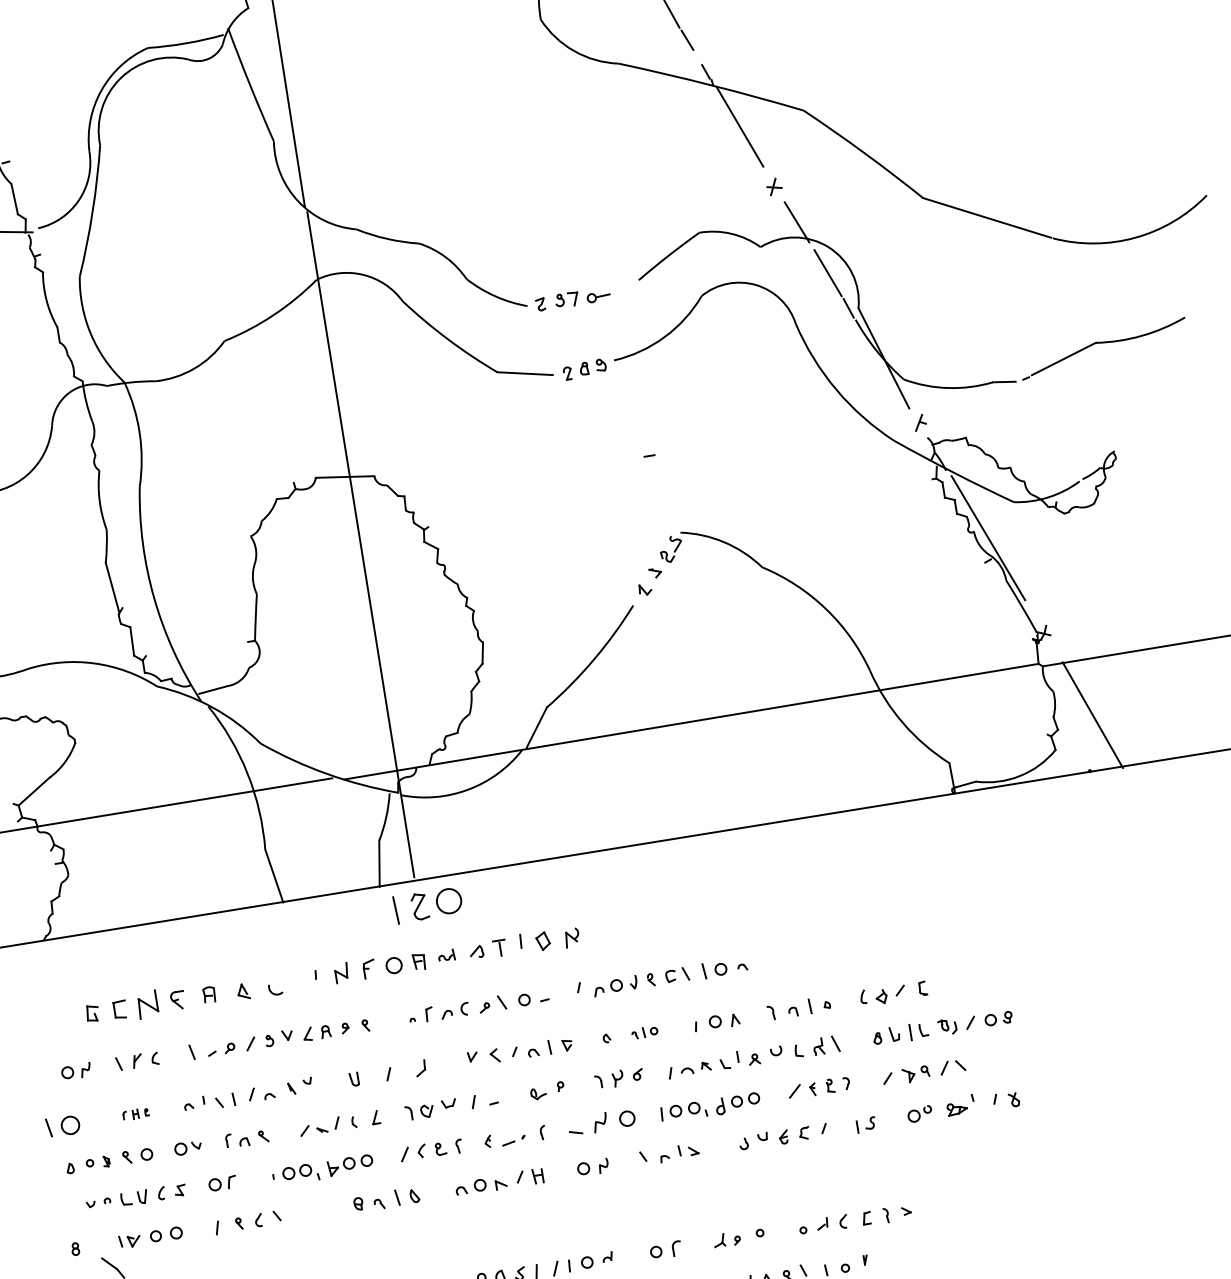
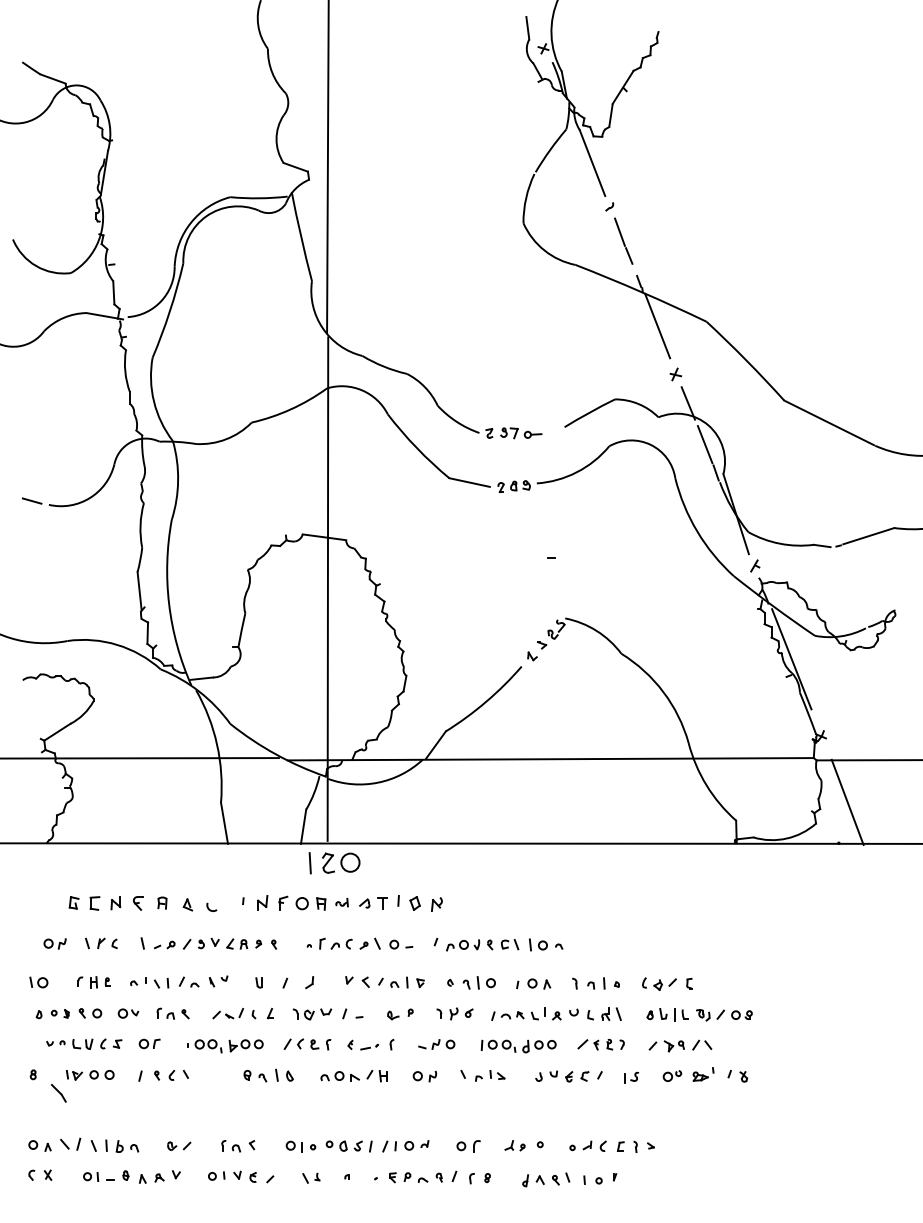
part: (147, 1005) -> (115, 903), size x0.62
part: (643, 1032) -> (478, 982), size x1.67
part: (135, 1114) -> (93, 982), size x1.67
part: (601, 1122) -> (436, 1044), size x0.71
part: (62, 1126) -> (38, 982), size x0.71

